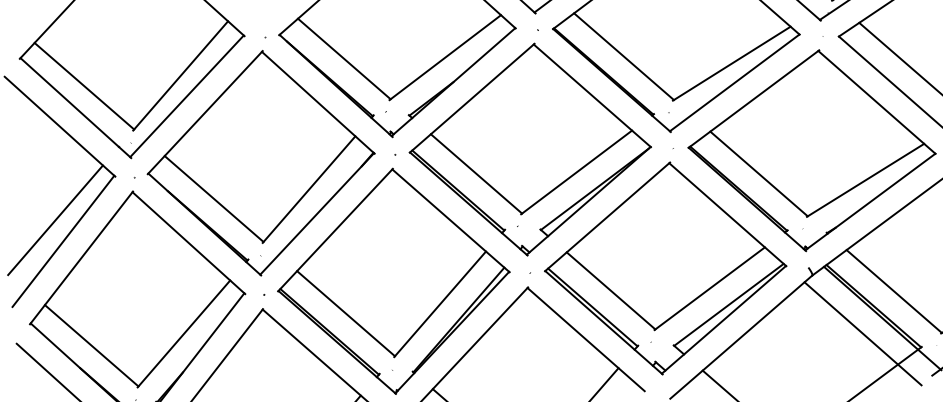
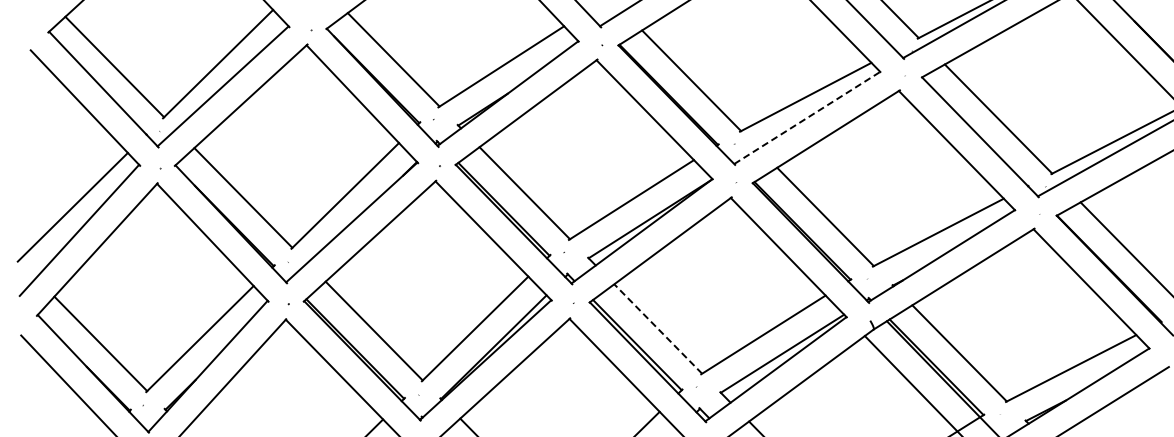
line: (734, 82) -> (807, 117), solid -> dashed
line: (611, 291) -> (658, 329), solid -> dashed

